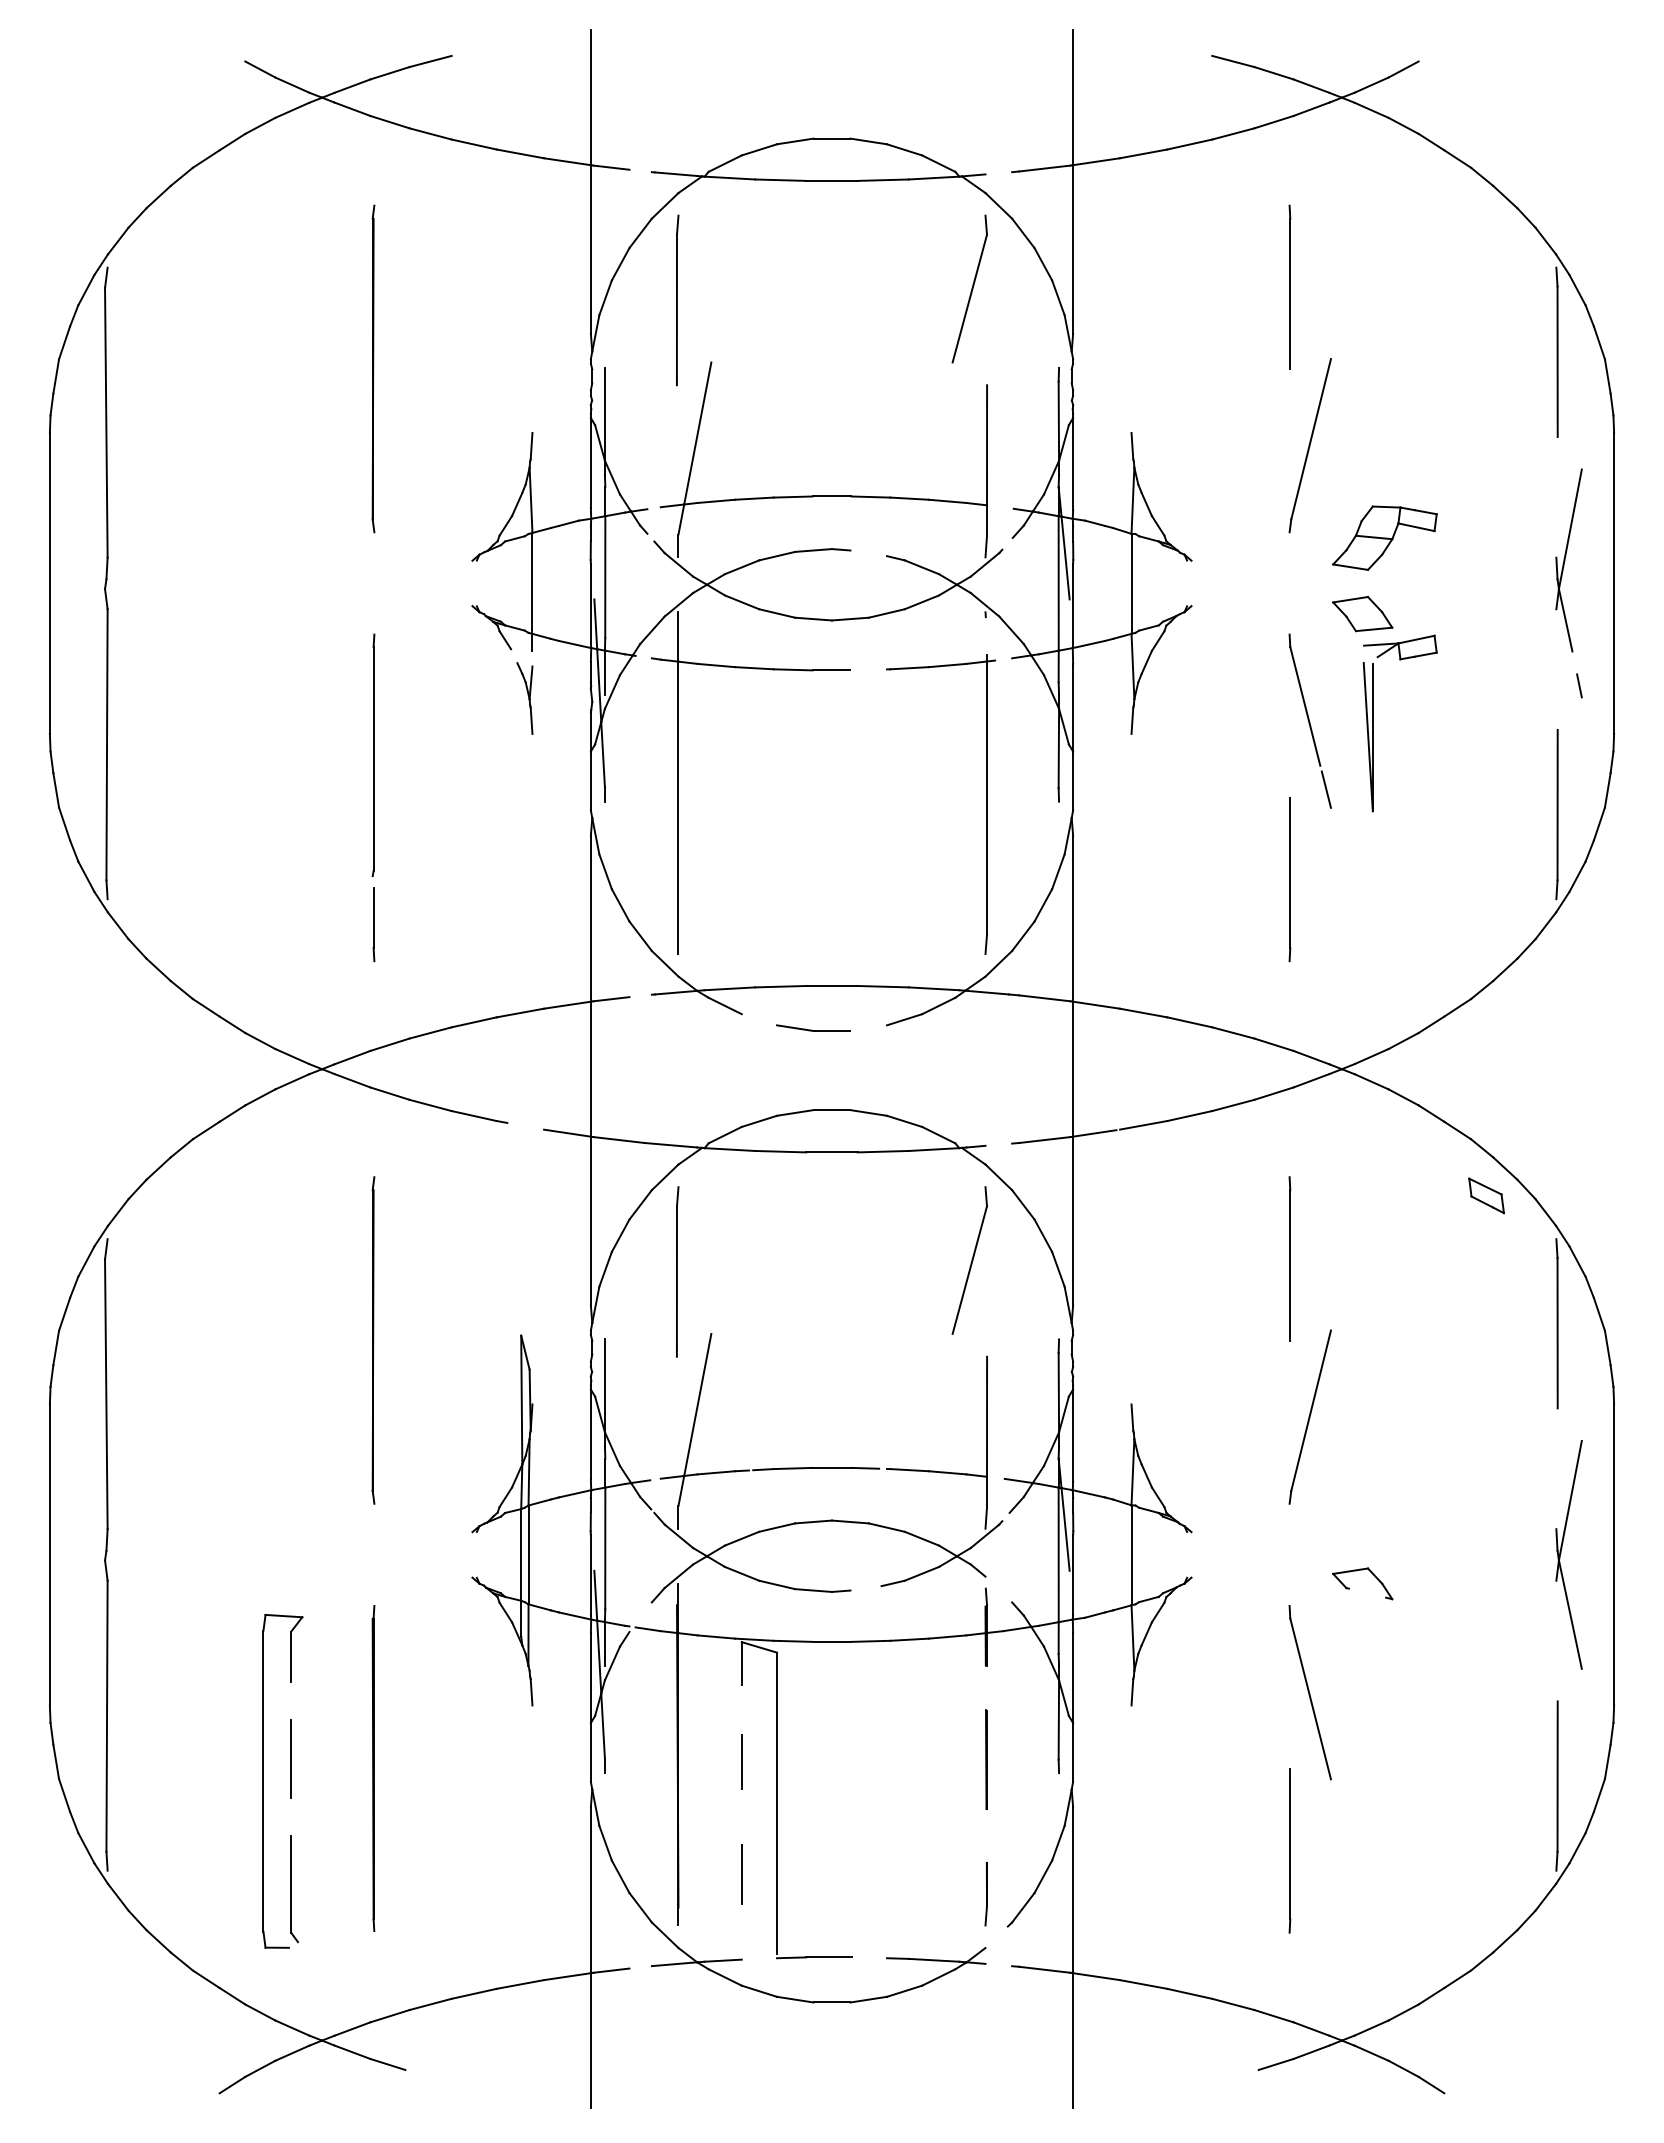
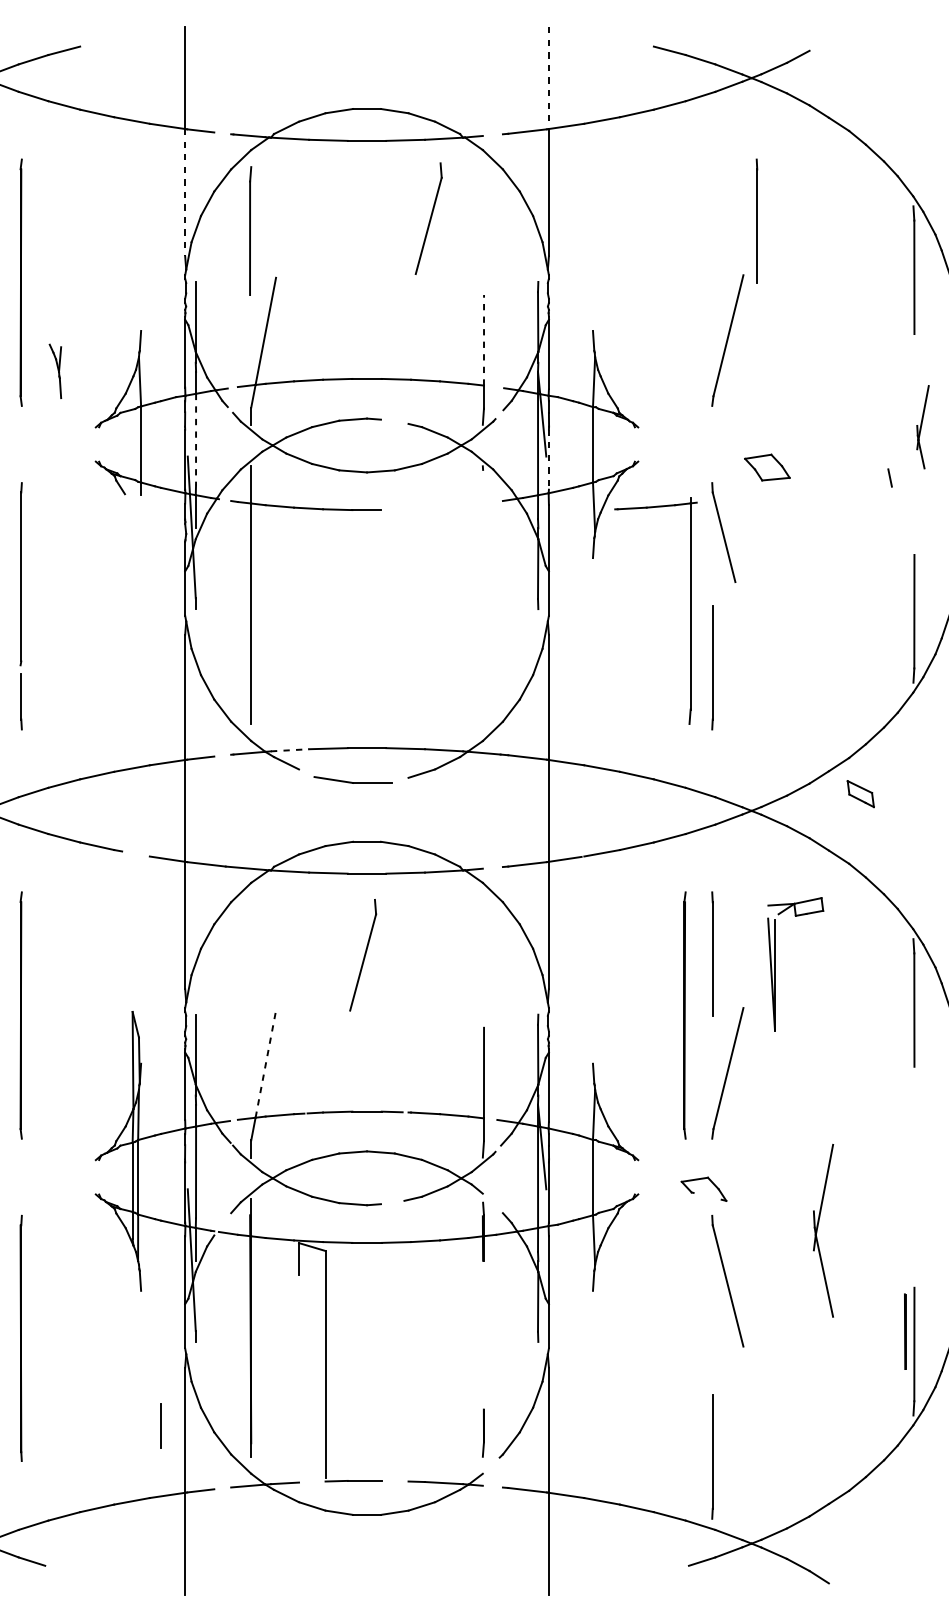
line: (1073, 98) -> (549, 78), solid -> dashed
line: (590, 250) -> (184, 193), solid -> dashed
part: (1289, 286) -> (756, 220), moved
part: (969, 288) -> (428, 218), moved
line: (987, 444) -> (484, 339), solid -> dashed
part: (1384, 537) -> (783, 409), removed
part: (1568, 560) -> (922, 427), size x0.6
line: (605, 577) -> (196, 440), solid -> dashed
line: (1073, 603) -> (549, 459), solid -> dashed
line: (1579, 685) -> (890, 477), moved
part: (524, 698) -> (55, 371), moved
part: (1373, 723) -> (775, 964), moved
line: (1325, 789) -> (739, 599), removed
part: (986, 804) -> (690, 611), moved
line: (730, 988) -> (290, 750), solid -> dashed
part: (813, 1027) -> (353, 779), size x1.4
part: (1486, 1195) -> (860, 793), moved
part: (969, 1260) -> (362, 955), moved
part: (677, 1271) -> (250, 963), removed
part: (1253, 1340) -> (684, 1015), added
line: (697, 1404) -> (265, 1063), solid -> dashed
part: (1561, 1553) -> (817, 1229), moved
part: (1362, 1570) -> (703, 1179), moved
line: (986, 1759) -> (905, 1331), moved
line: (741, 1761) -> (298, 1333), removed
part: (1289, 1850) -> (712, 1456), moved
line: (741, 1874) -> (160, 1425), moved

